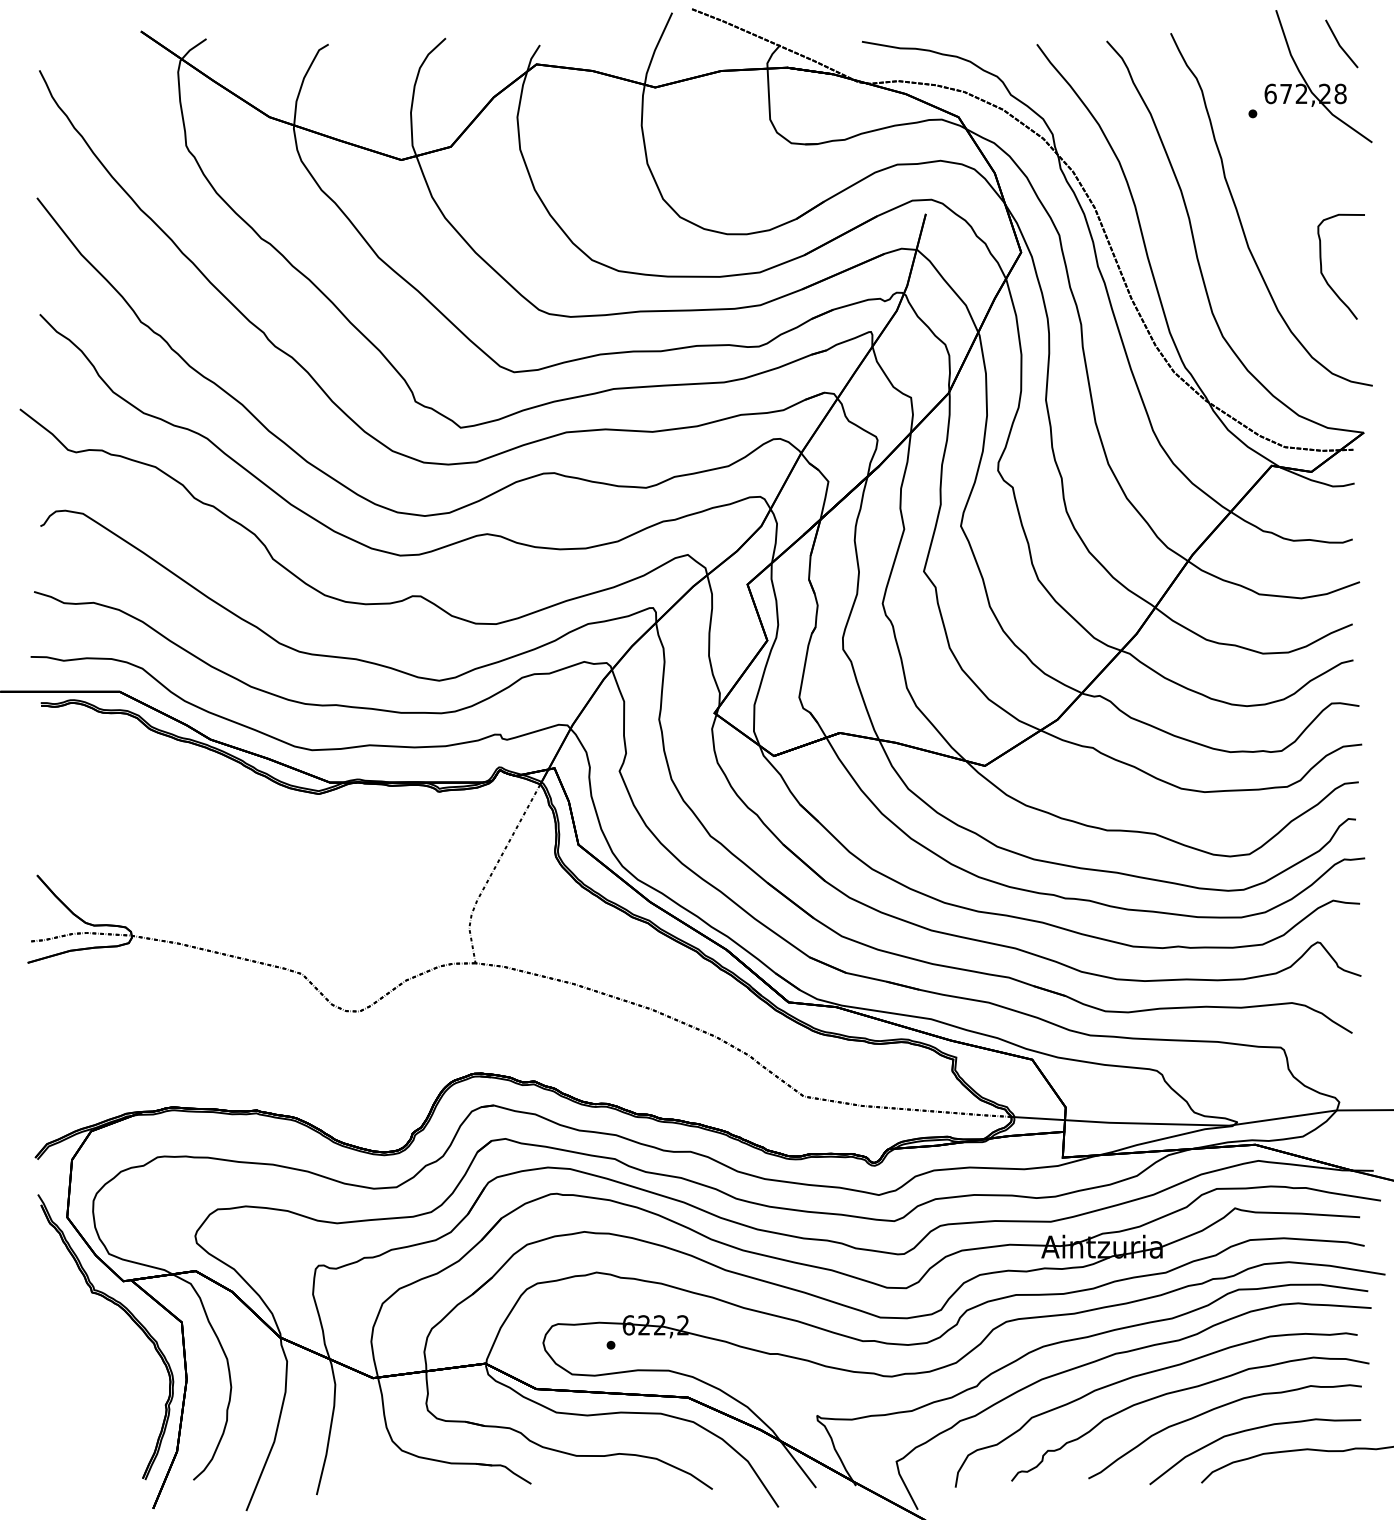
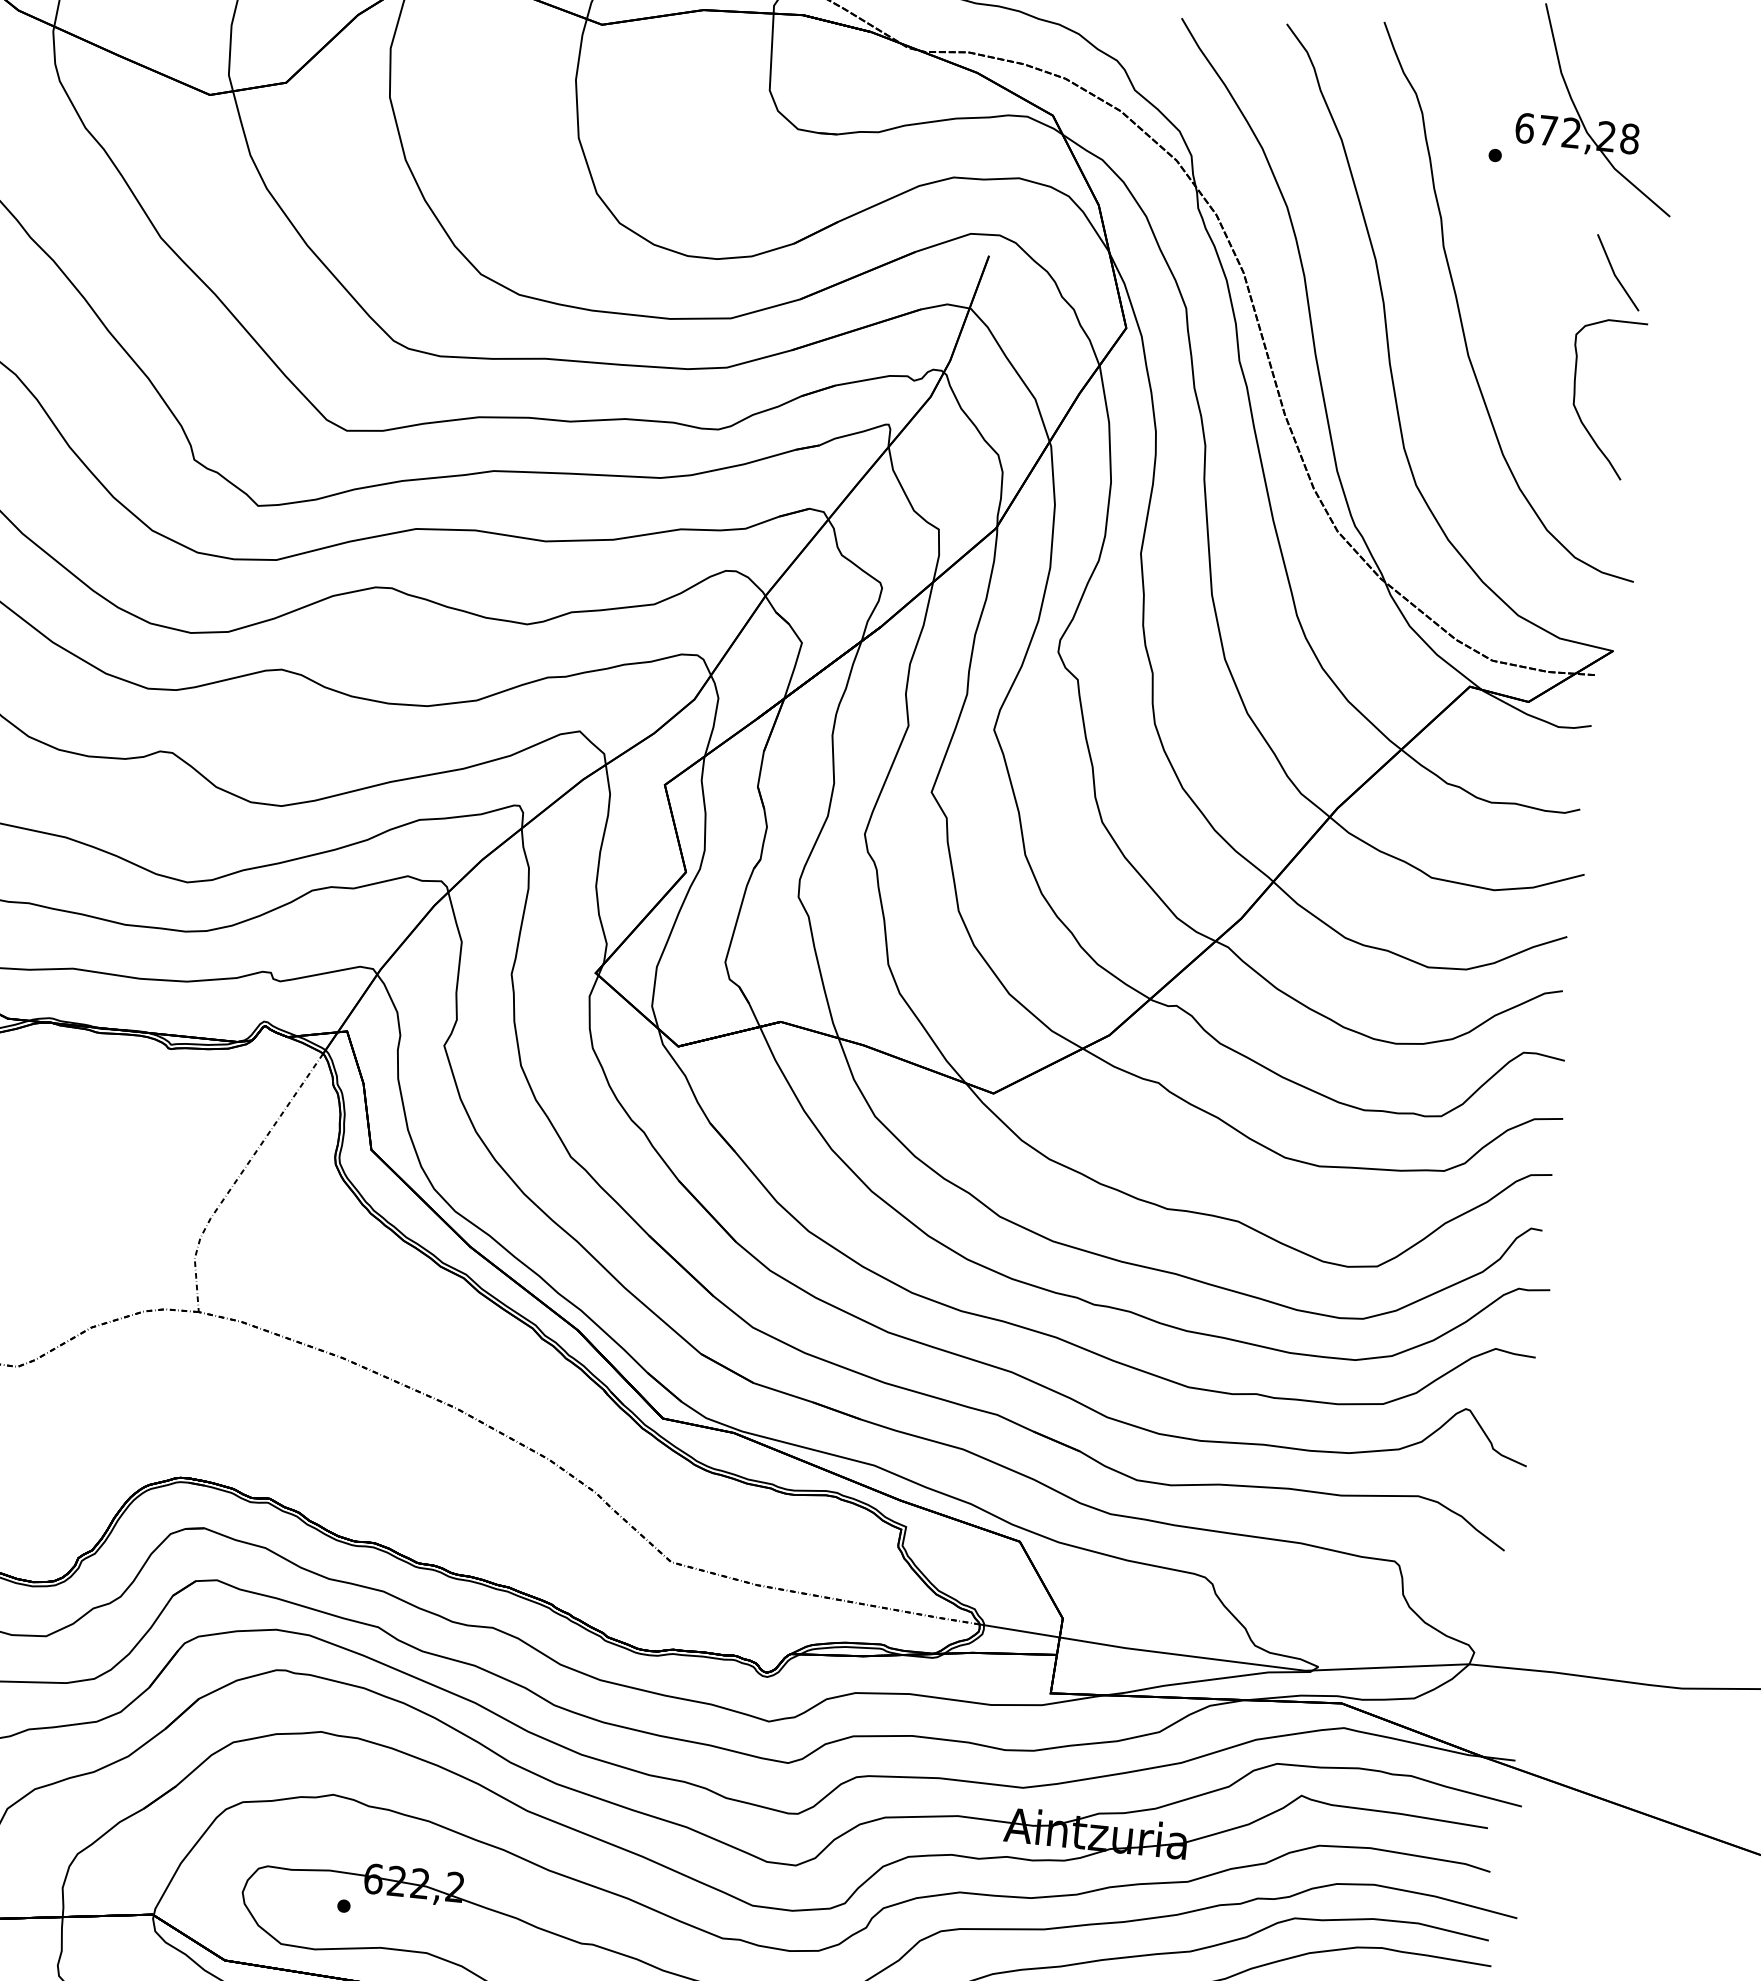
line: (1340, 44) -> (1616, 273), moved

